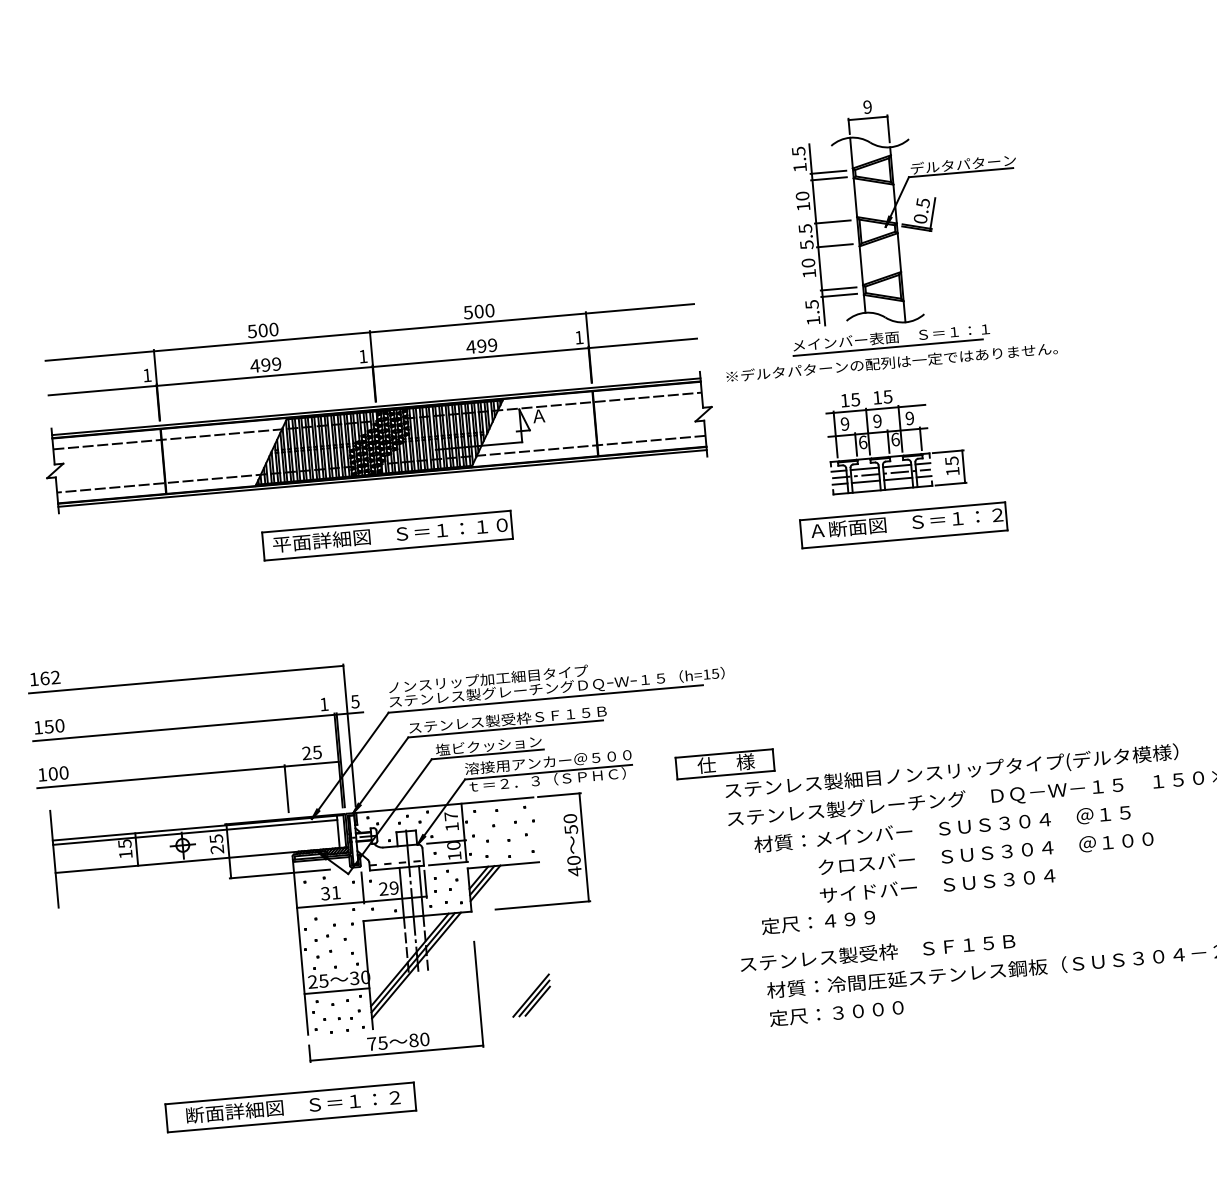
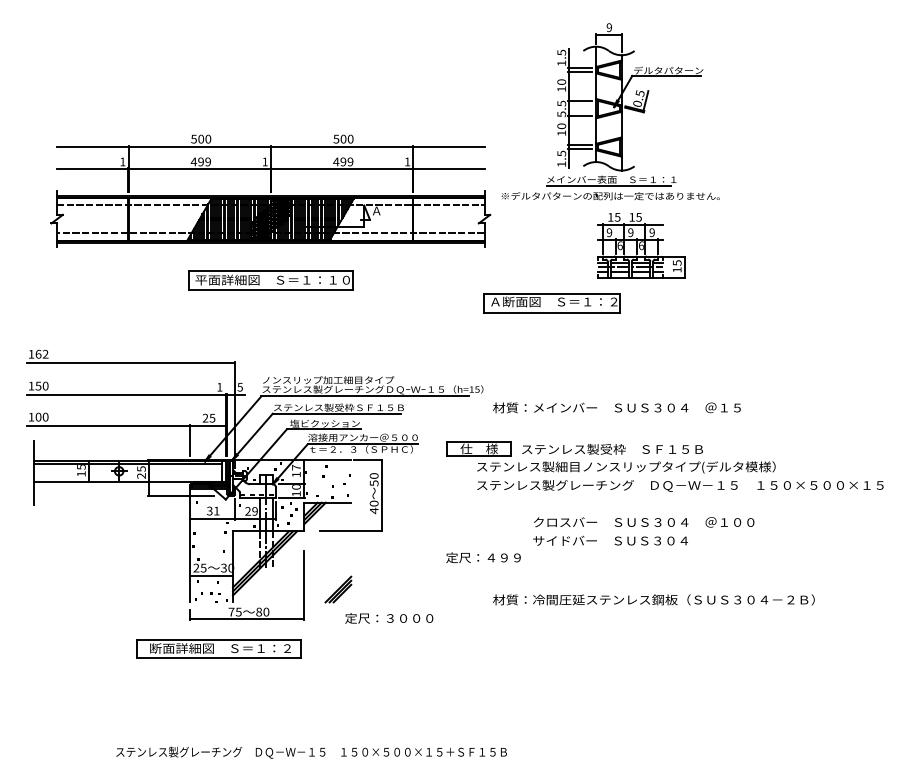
part: (895, 439) -> (641, 245), moved
part: (902, 525) -> (551, 303), moved
text: (941, 828) -> (616, 407), moved
text: (818, 921) -> (483, 557), moved
text: (877, 953) -> (612, 449), moved
text: (837, 1013) -> (389, 618), moved
part: (290, 1106) -> (218, 648), moved

